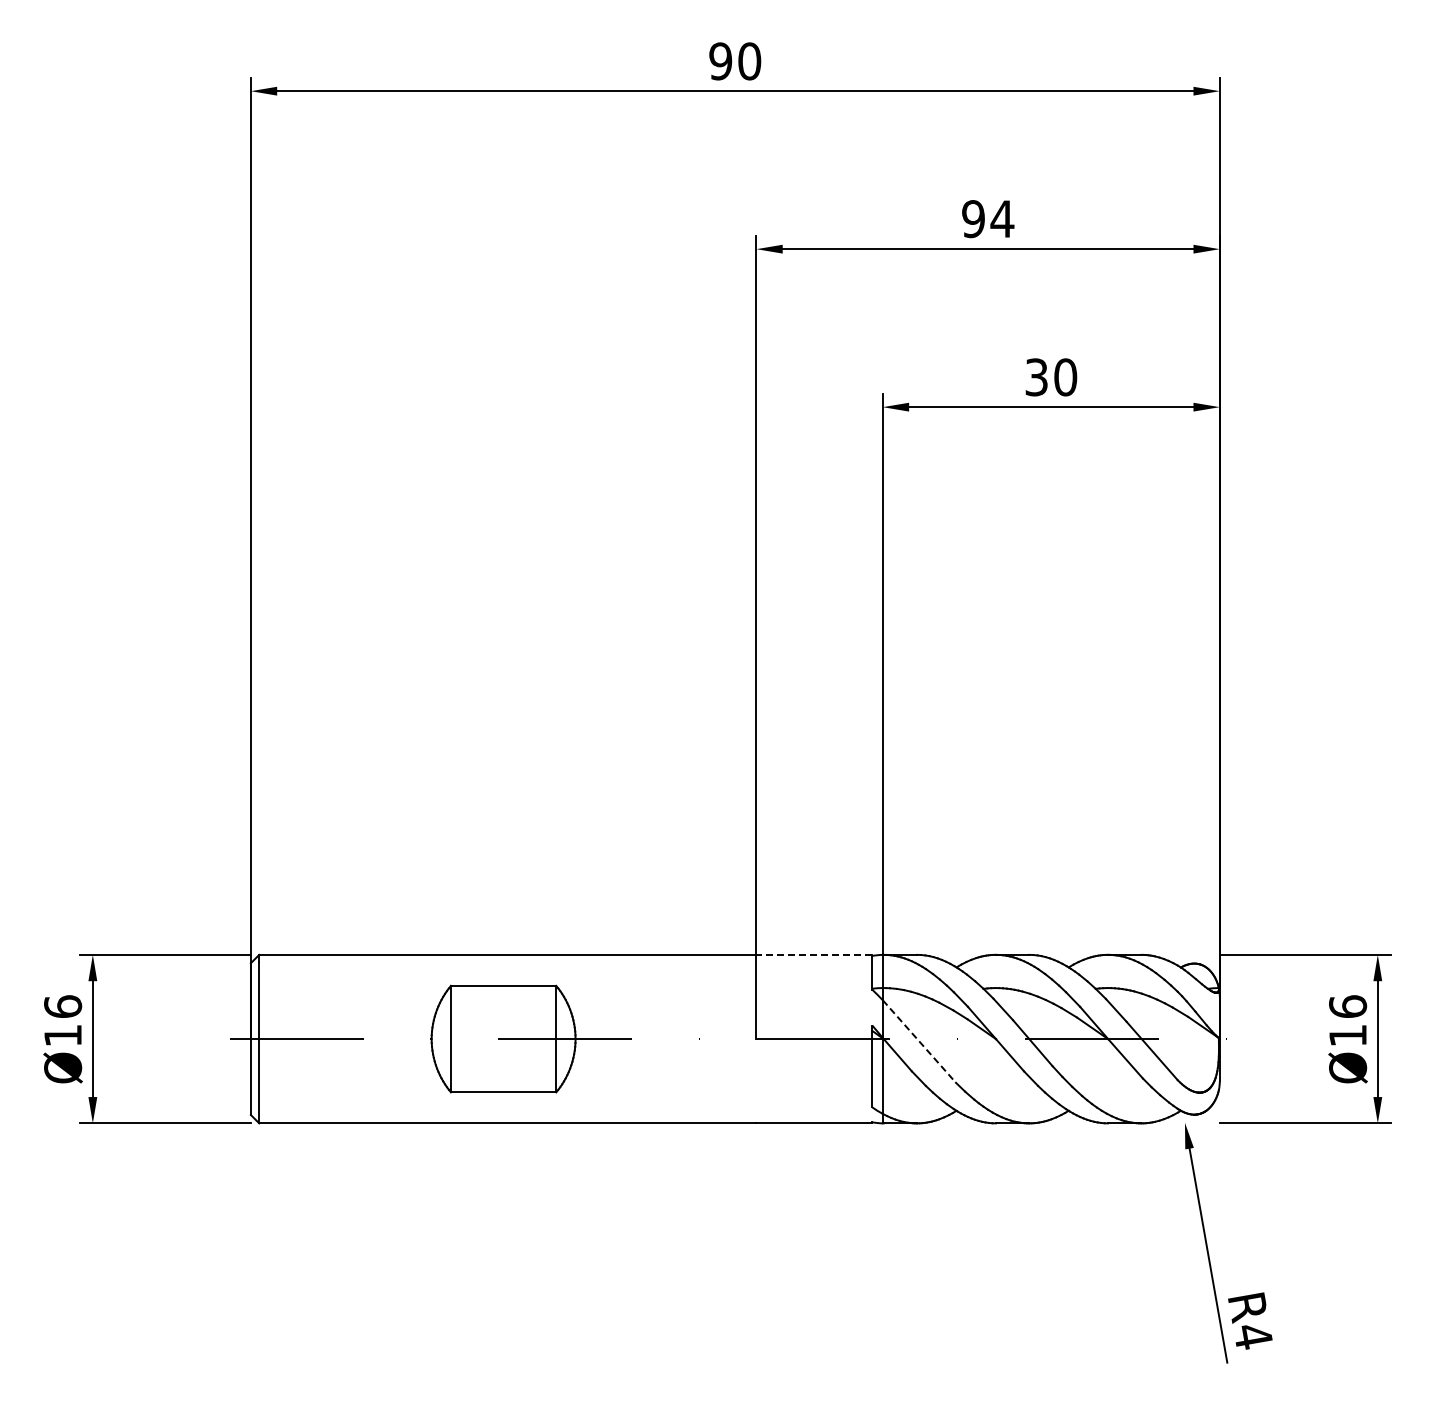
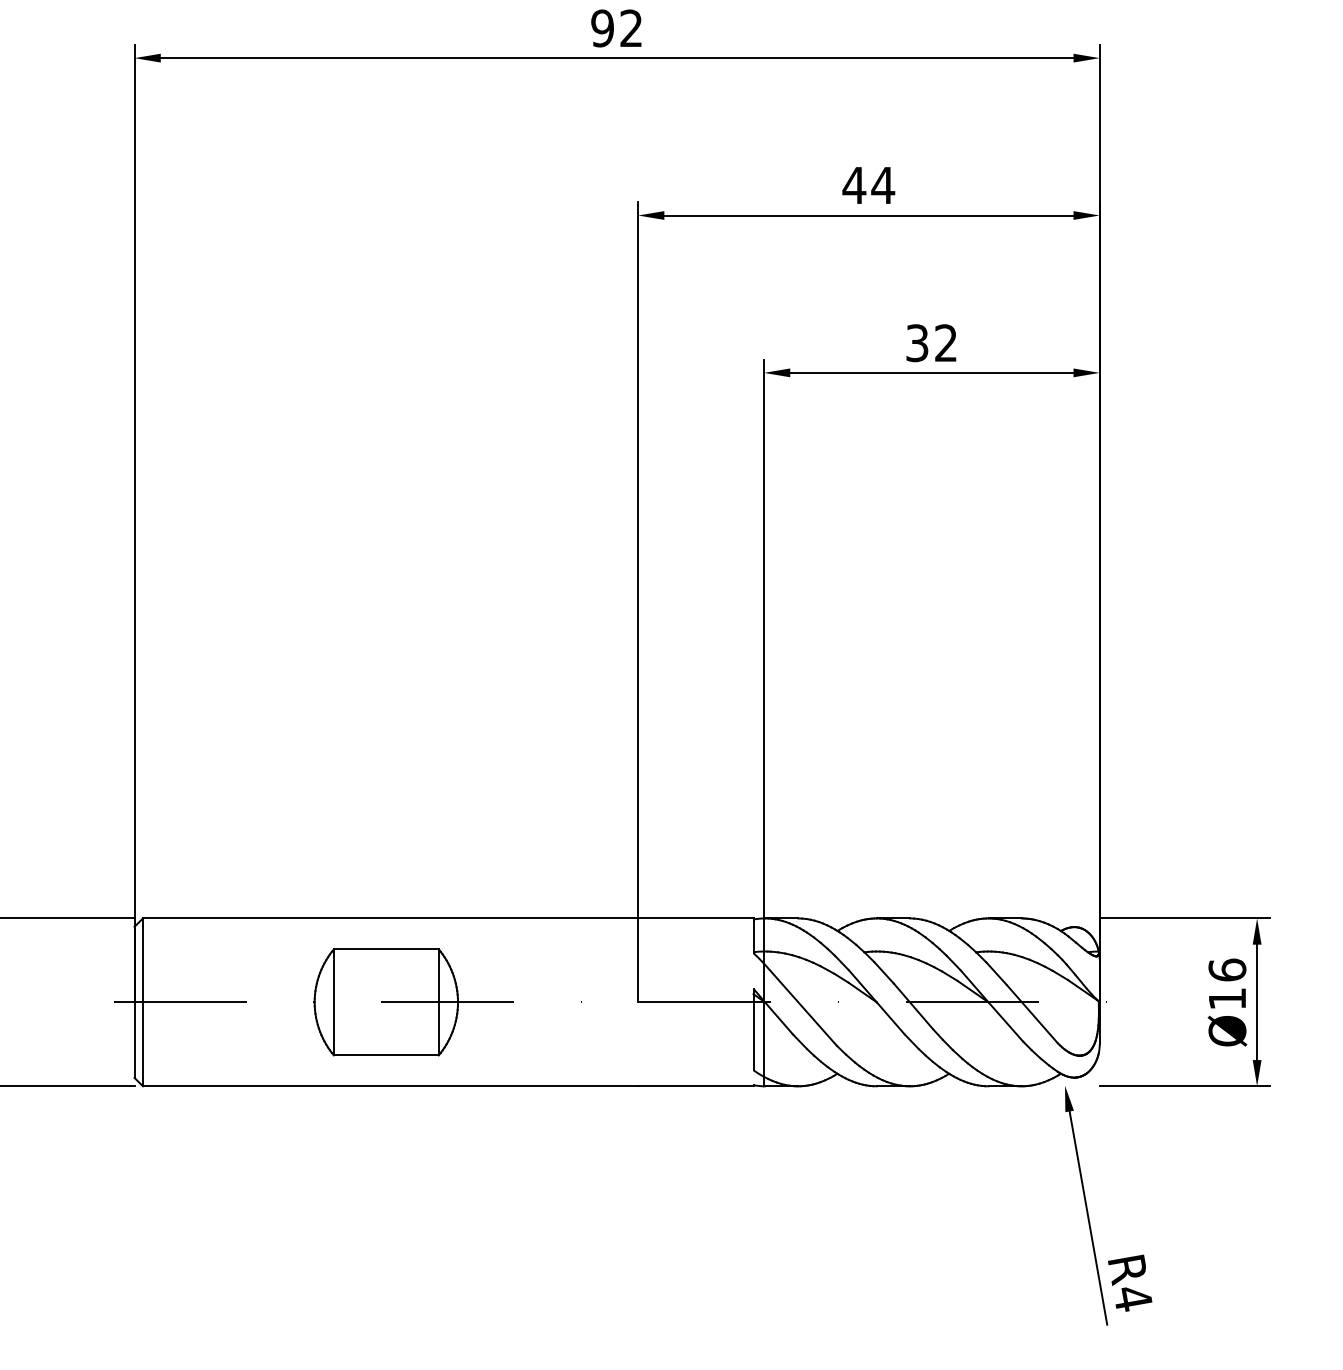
text: (749, 61) -> (631, 28), 90 -> 92
text: (973, 219) -> (854, 185), 94 -> 44
text: (1065, 377) -> (946, 343), 30 -> 32
line: (814, 954) -> (696, 918), dashed -> solid
line: (919, 1041) -> (800, 1004), dashed -> solid

